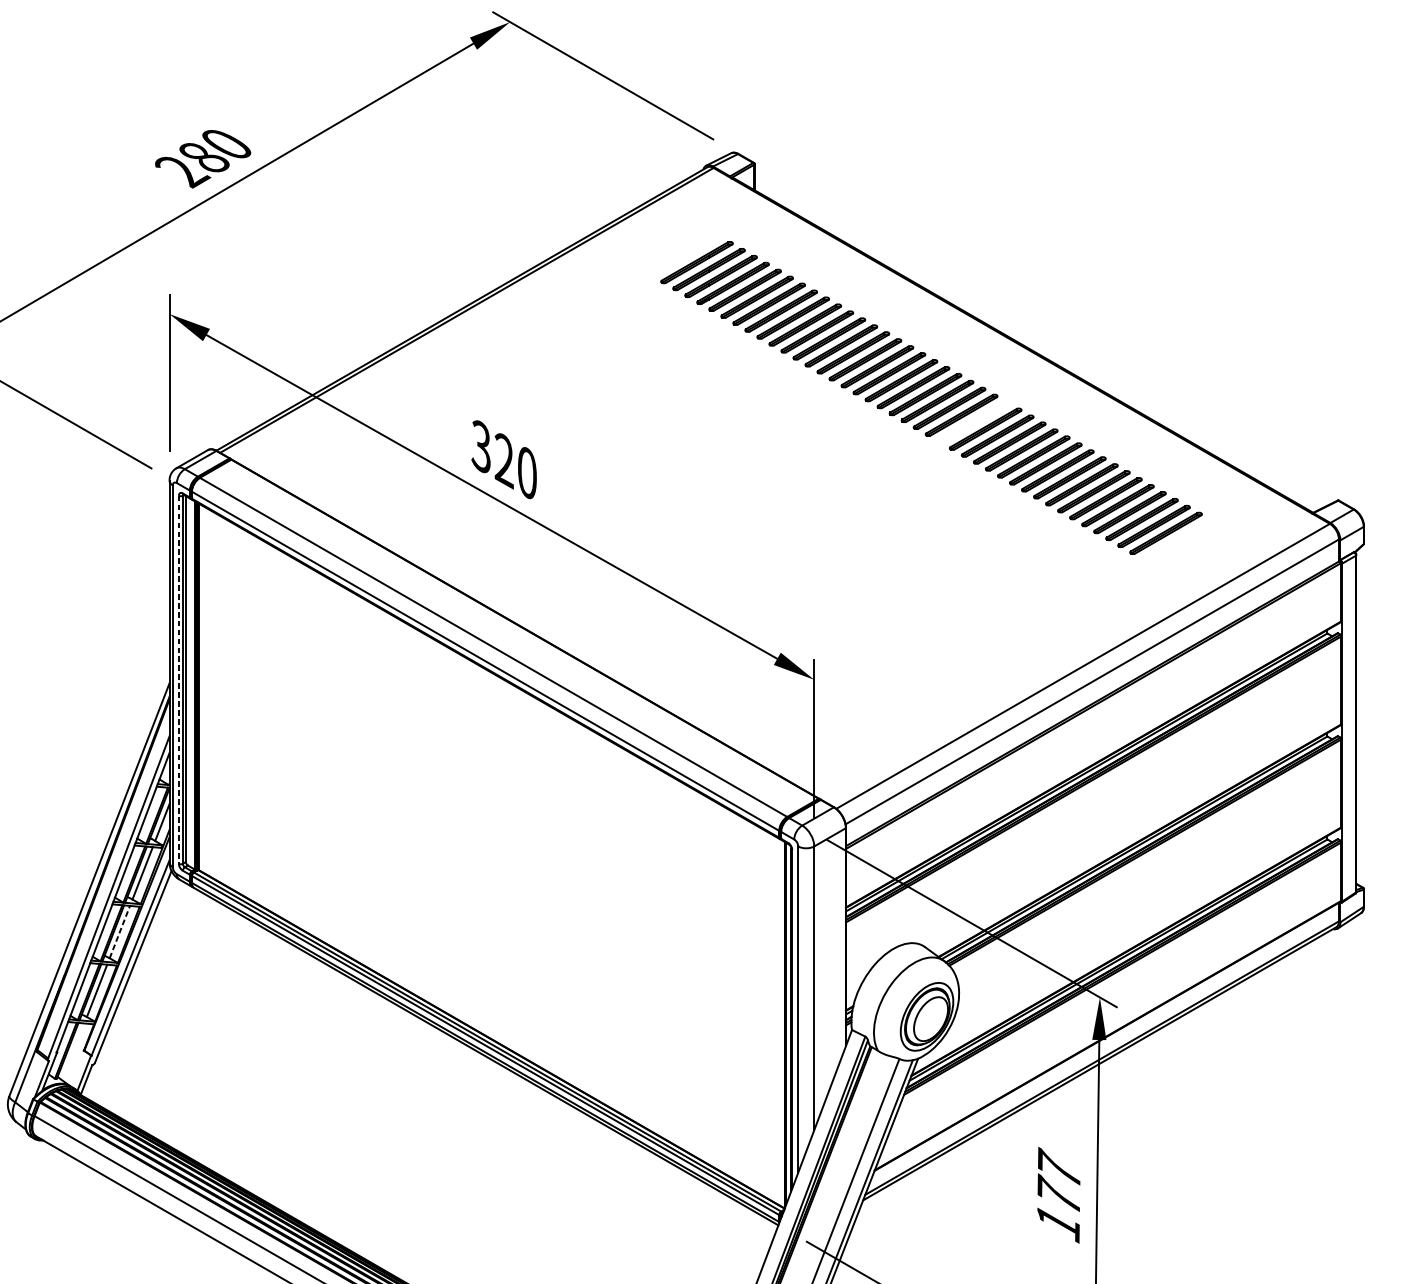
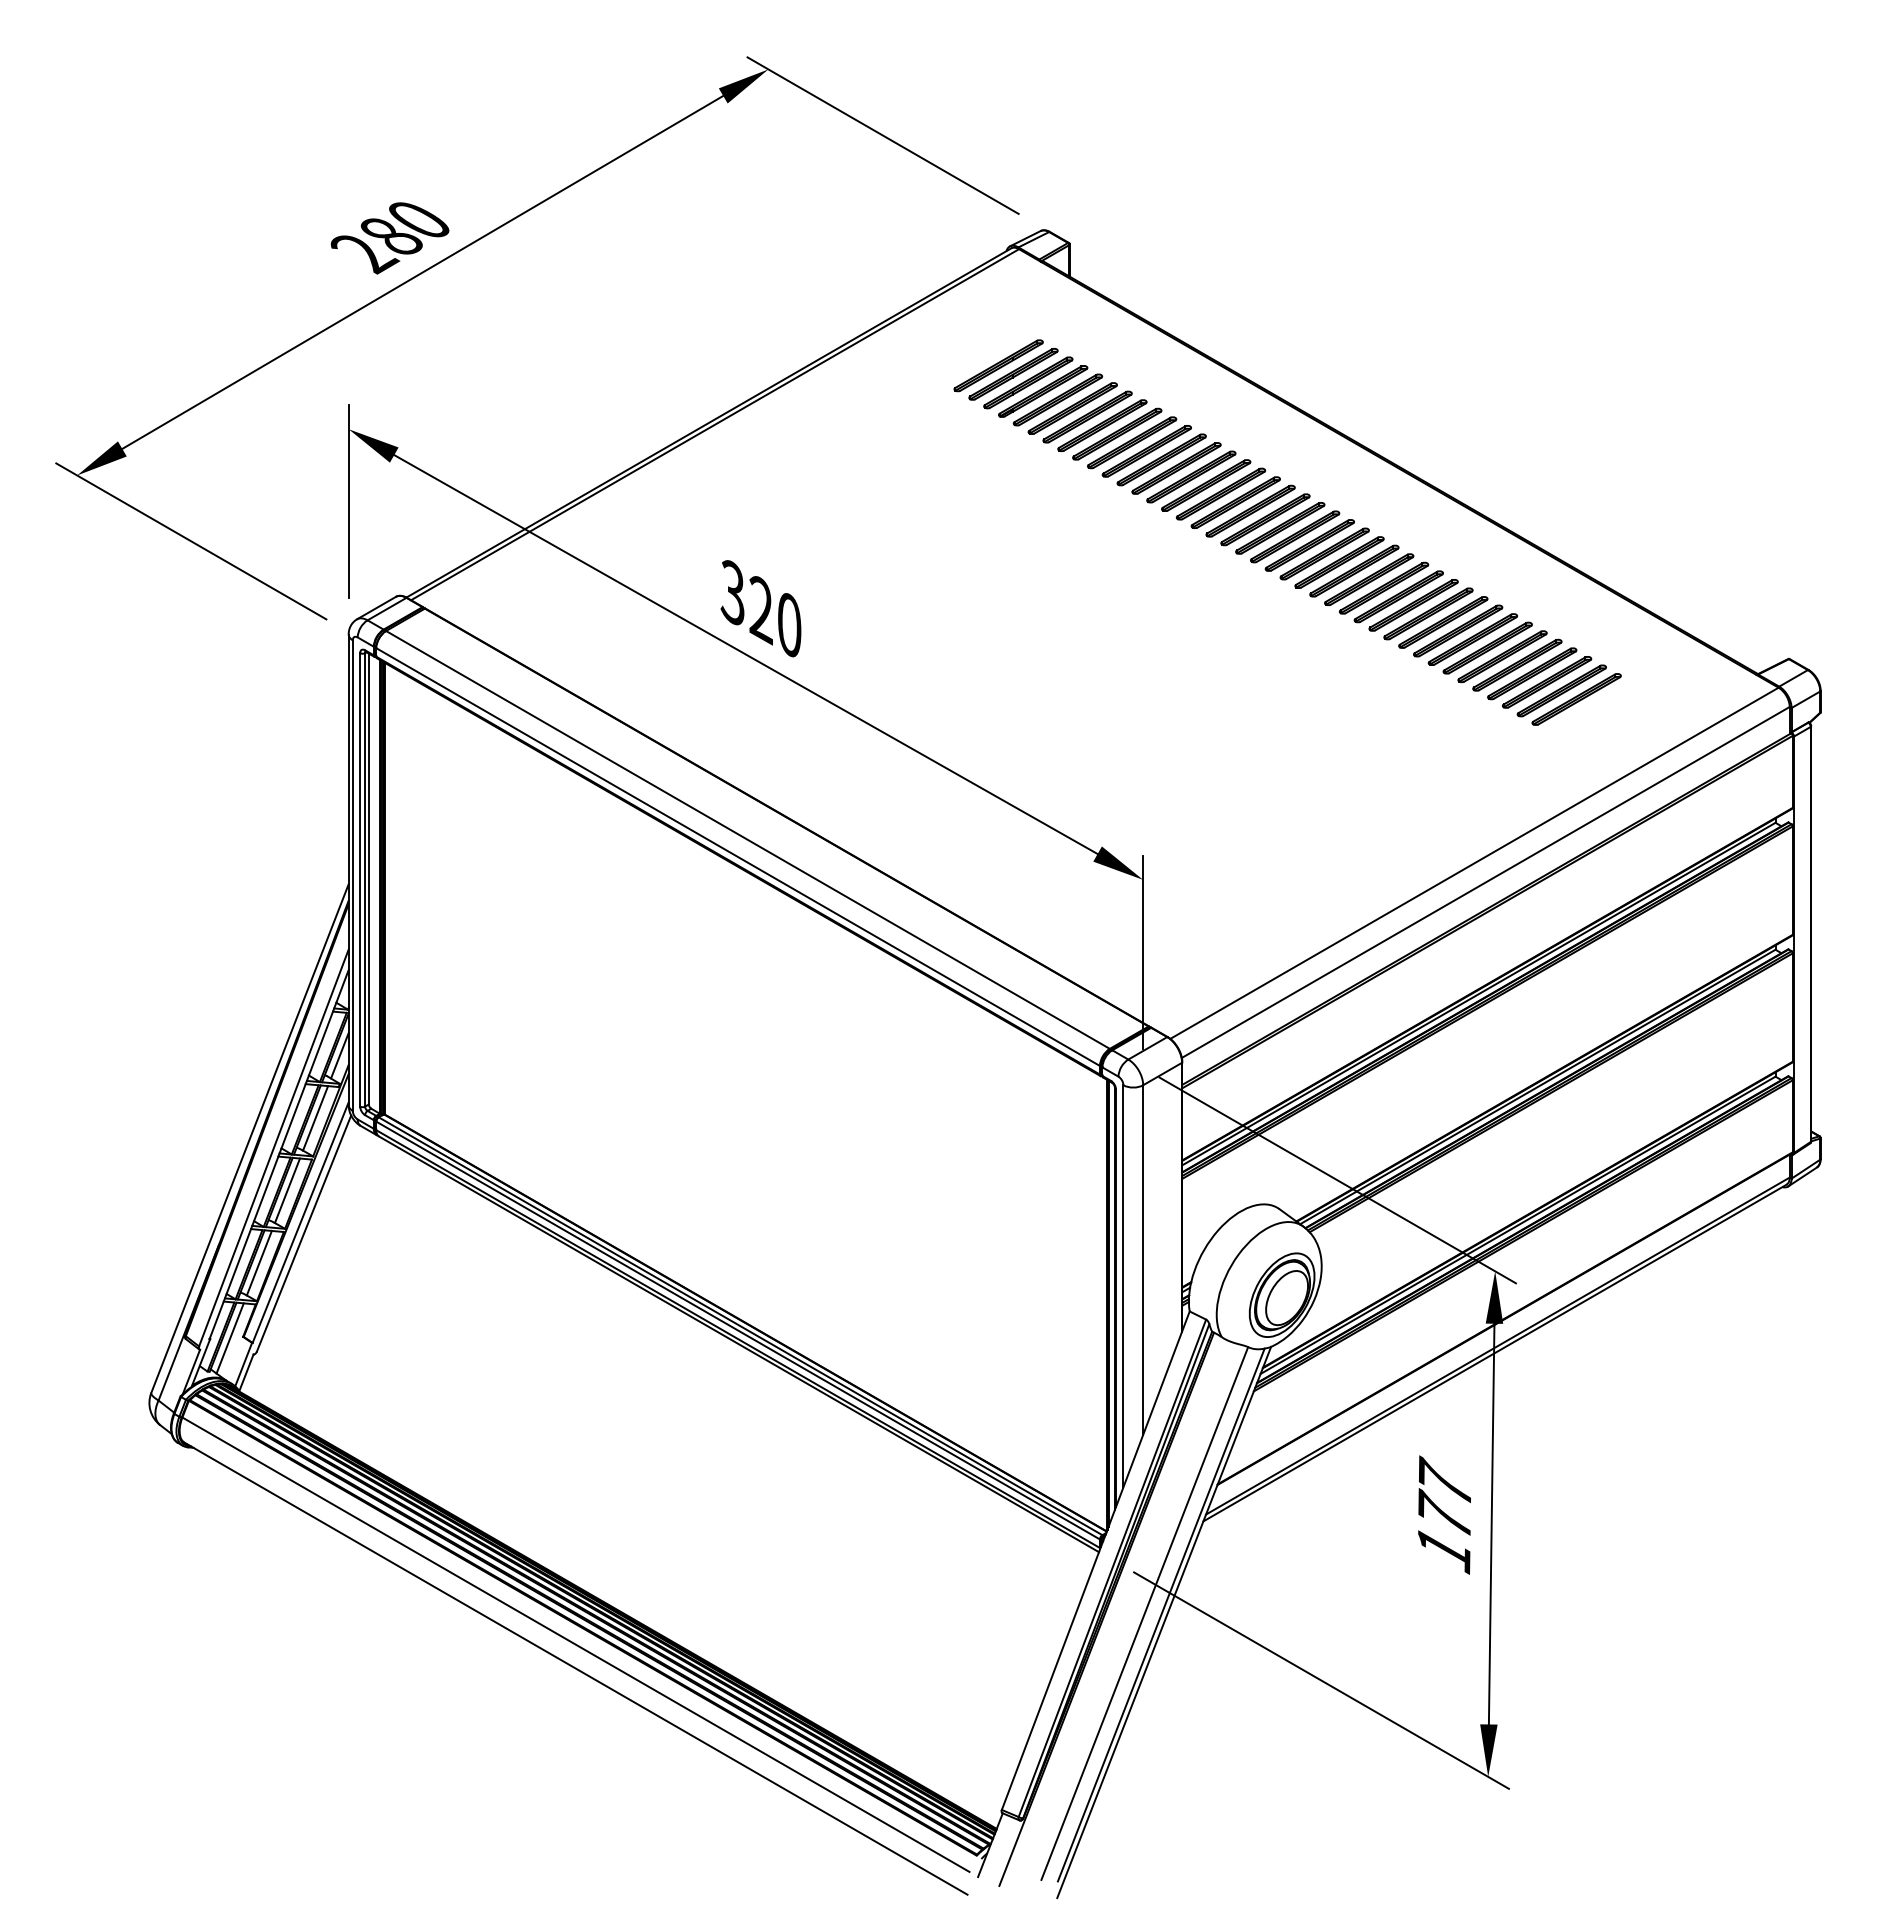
part: (973, 422) -> (1339, 562), added
line: (179, 679) -> (360, 879), dashed -> solid
line: (119, 931) -> (287, 1190), dashed -> solid
line: (72, 1051) -> (229, 1338), added

